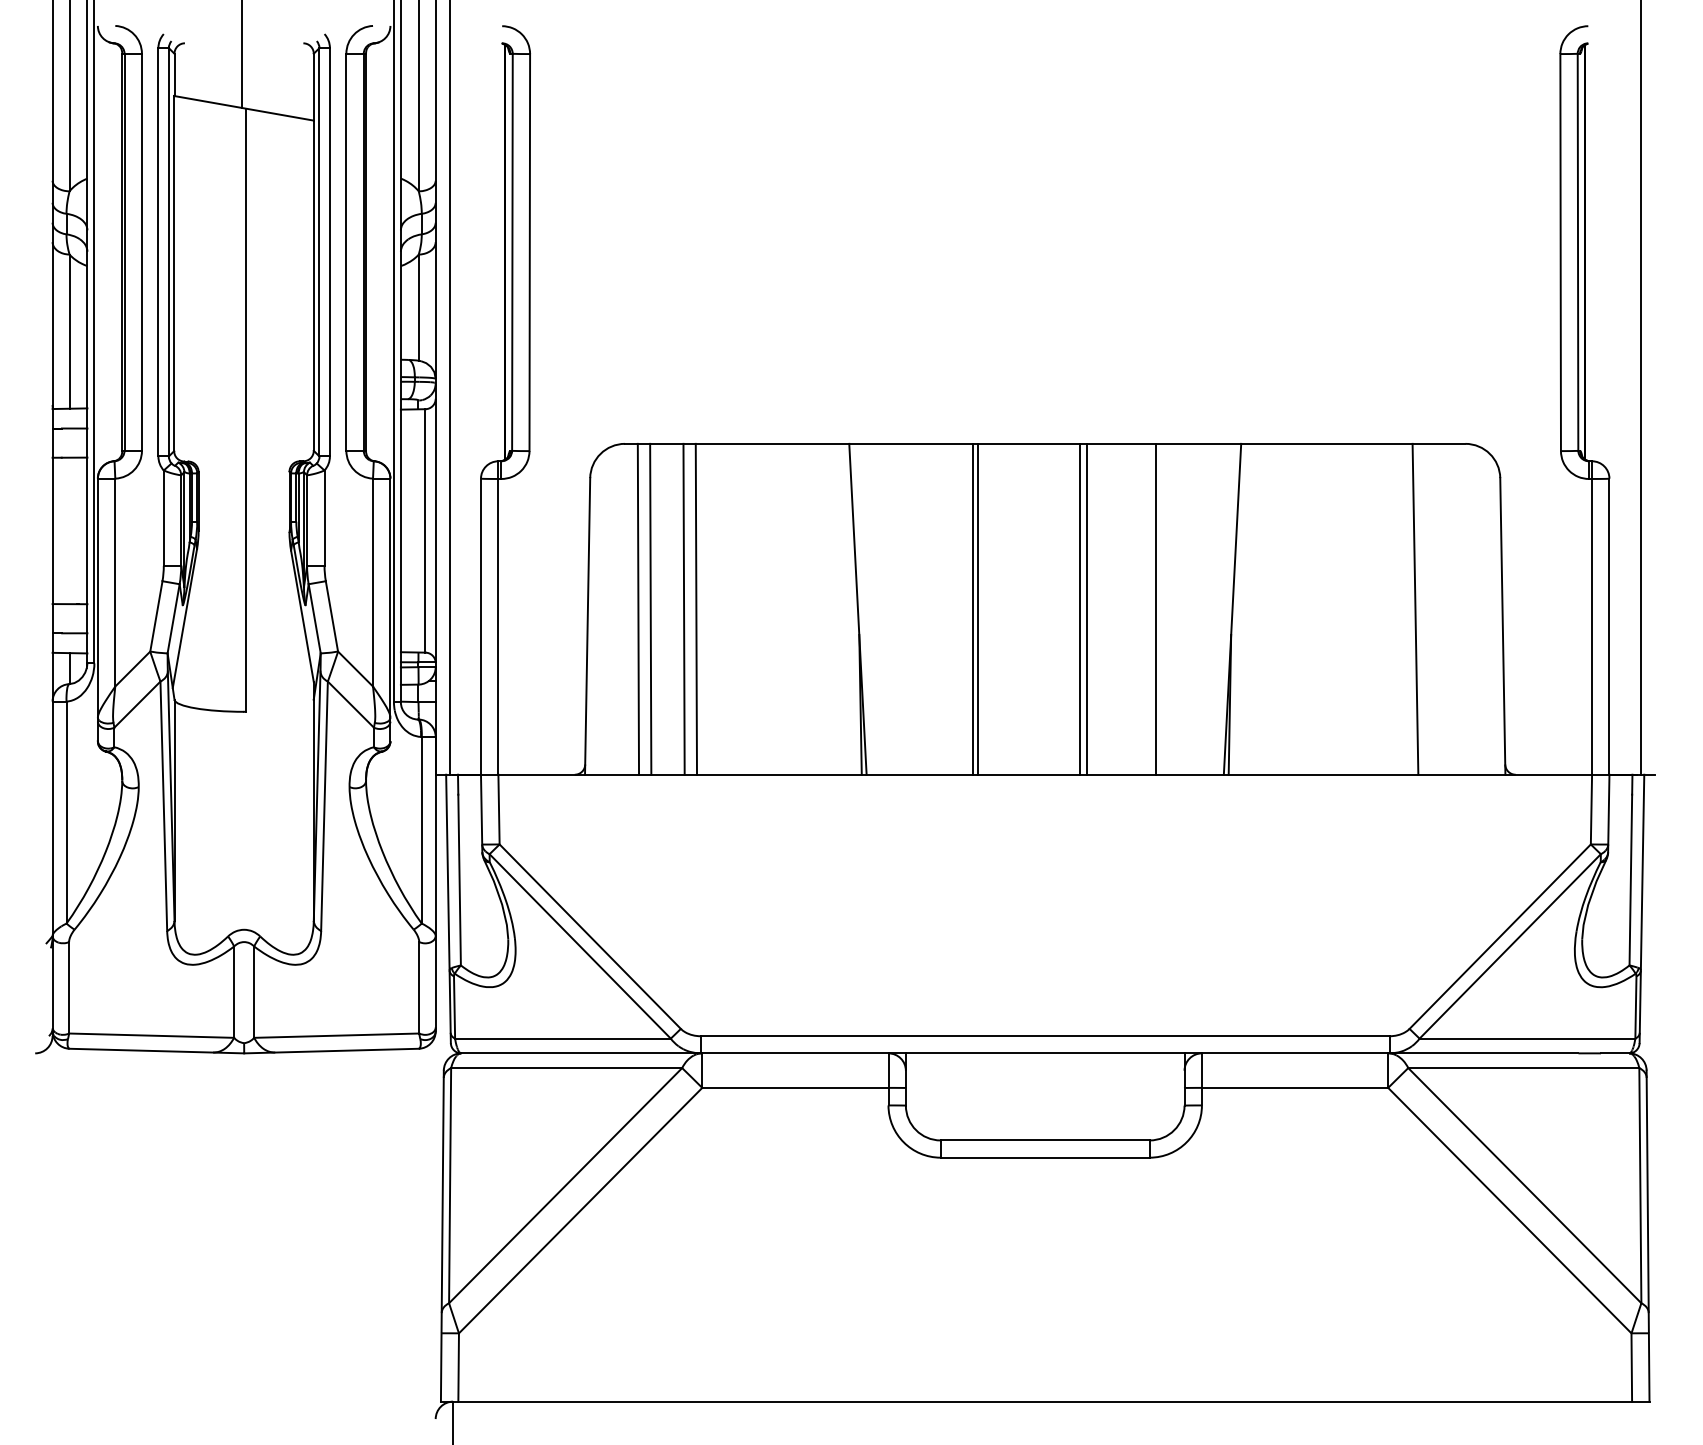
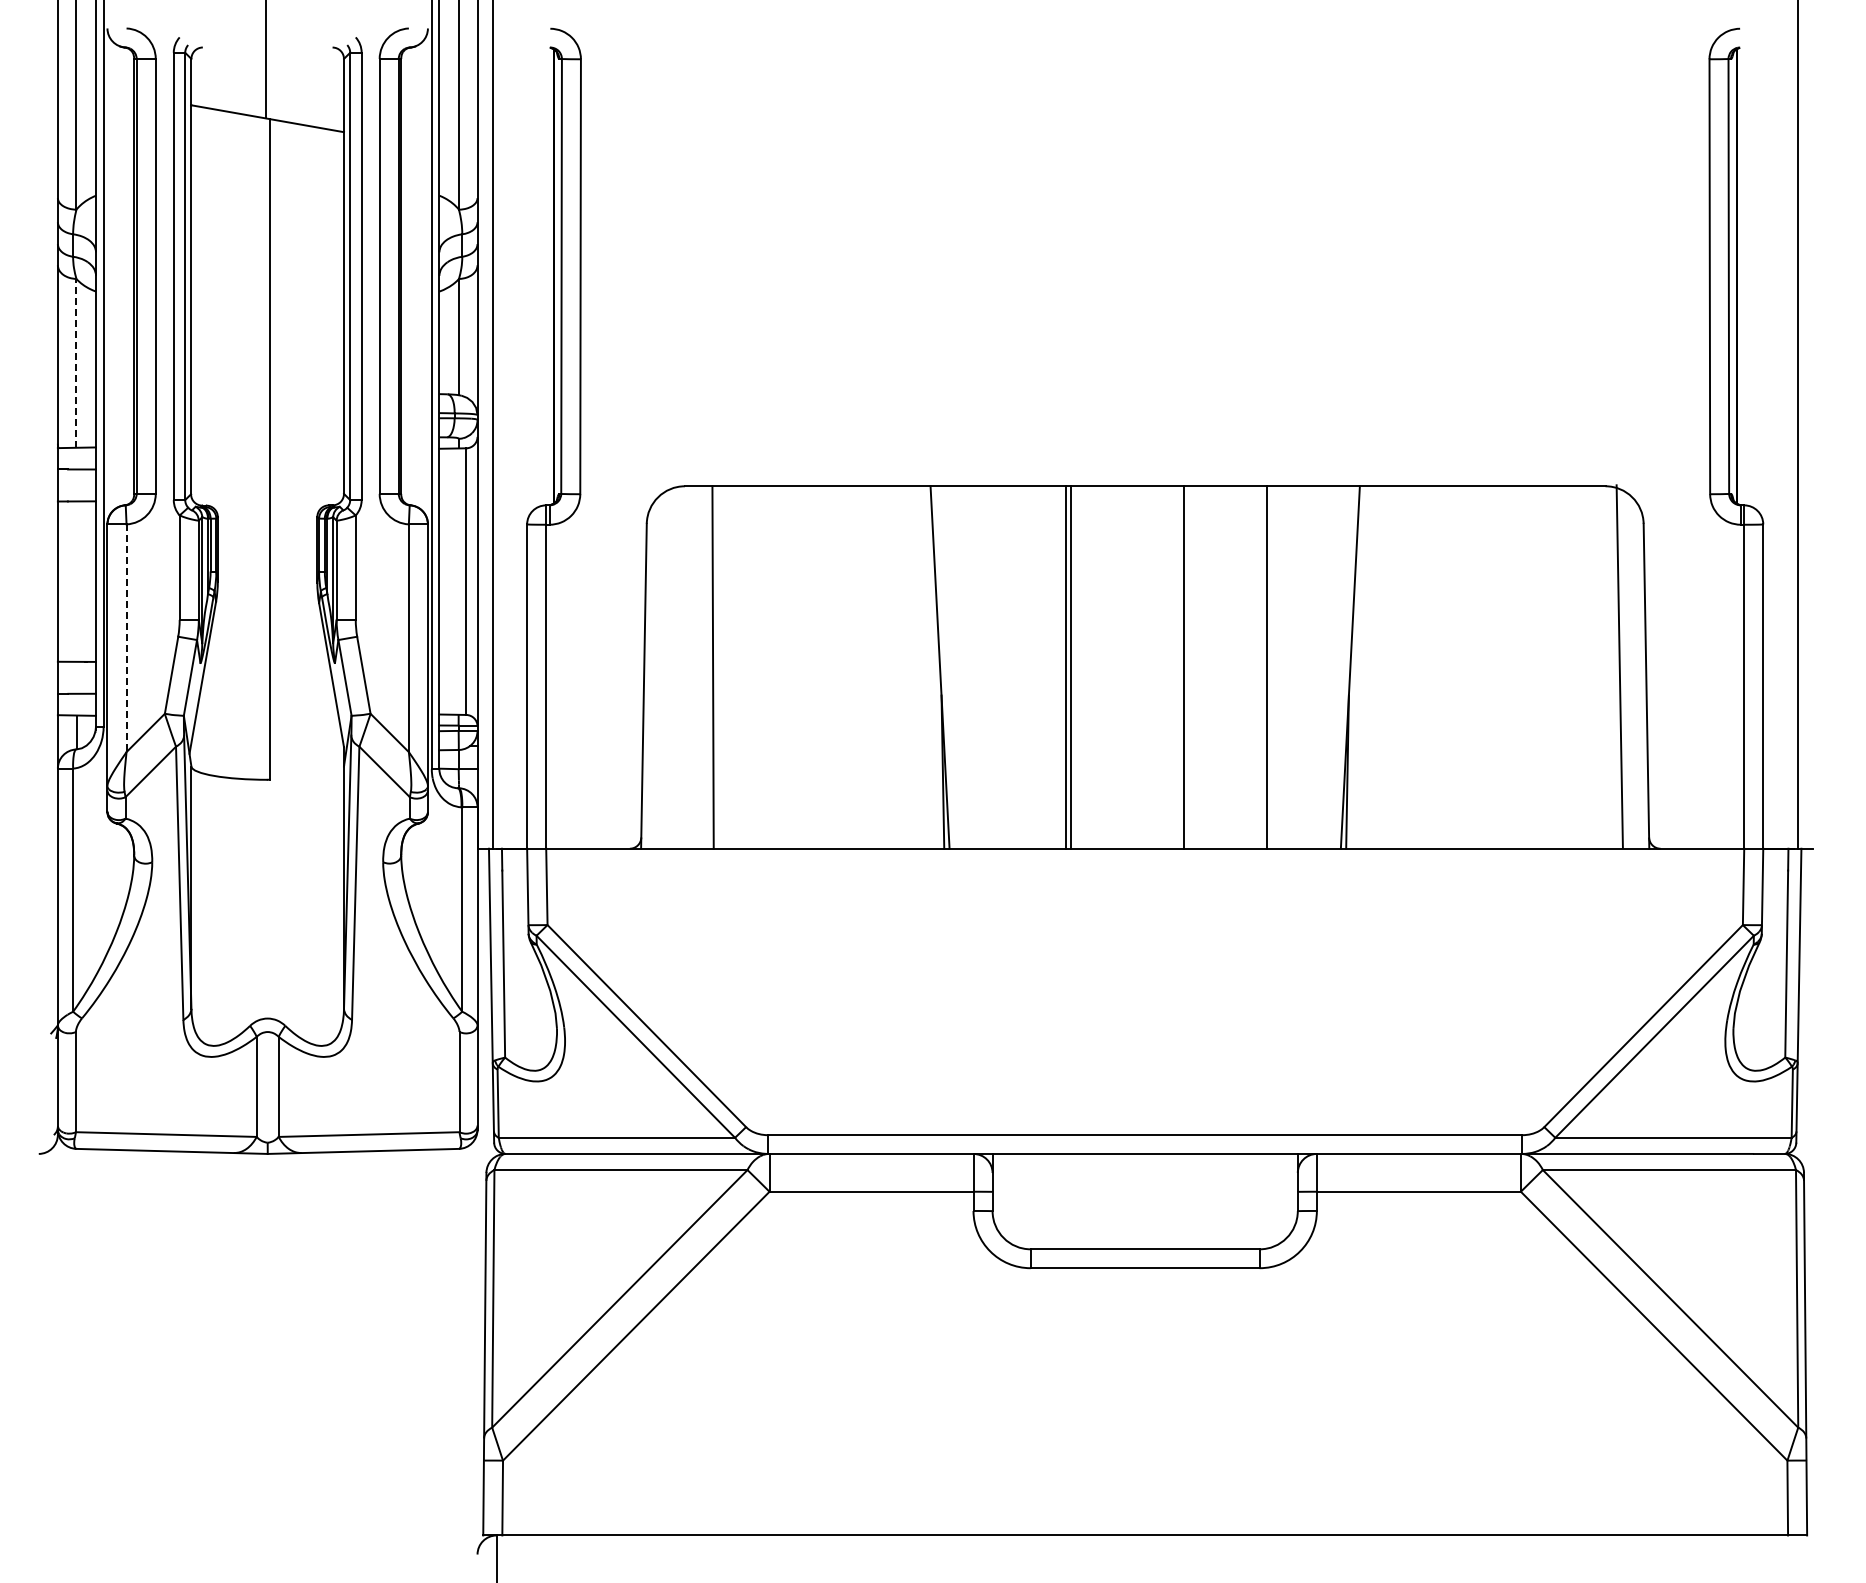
line: (69, 330) -> (76, 362), solid -> dashed
line: (115, 582) -> (126, 638), solid -> dashed
line: (638, 609) -> (699, 667), removed
line: (683, 609) -> (749, 667), removed
line: (695, 609) -> (762, 667), removed
line: (1086, 609) -> (1190, 667), removed
line: (1415, 609) -> (1619, 666), moved

